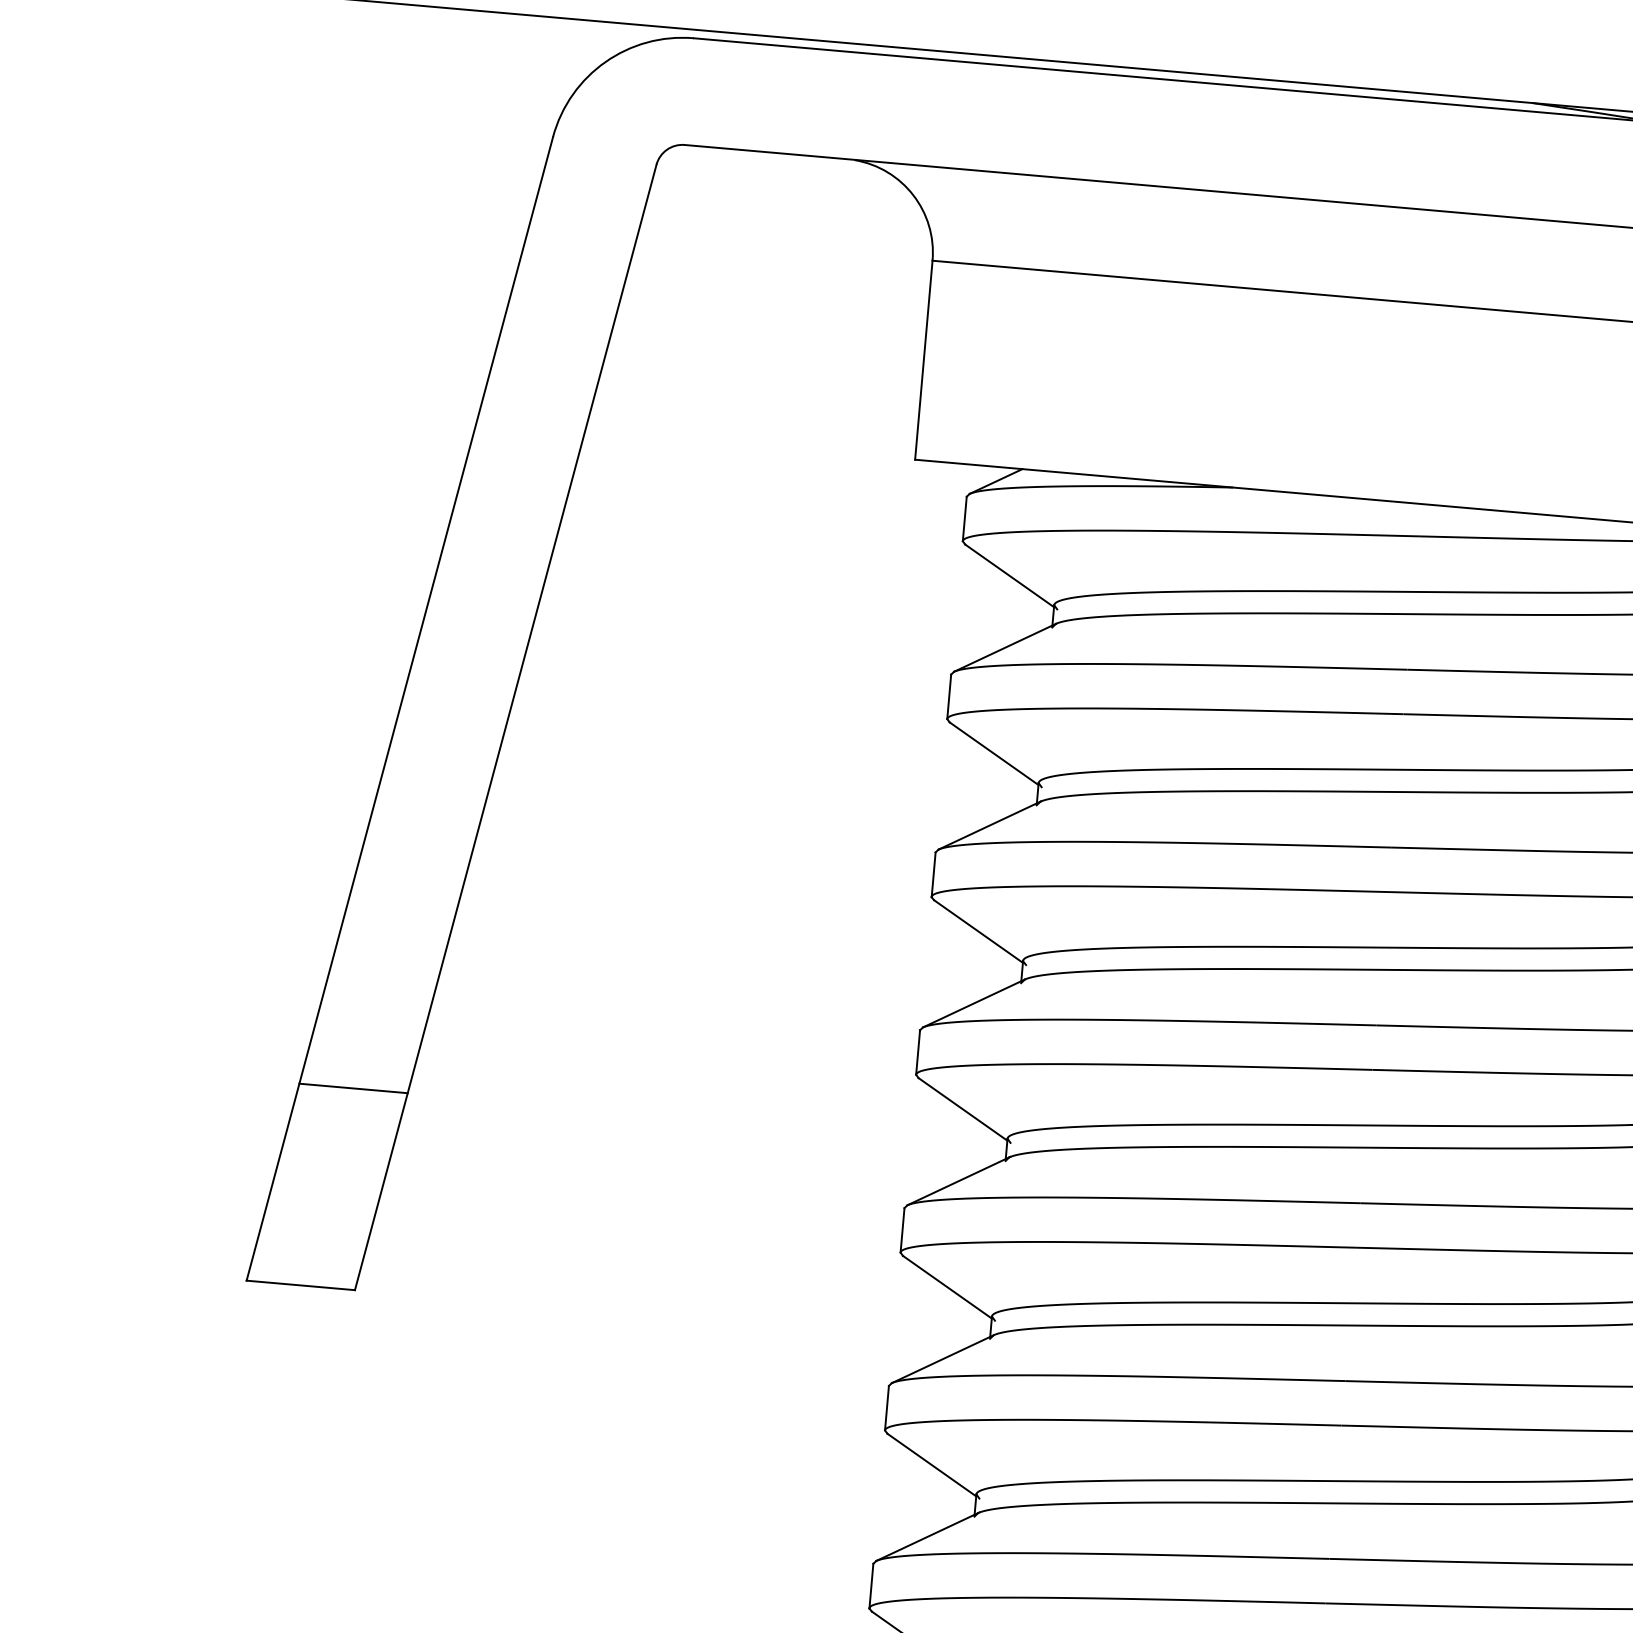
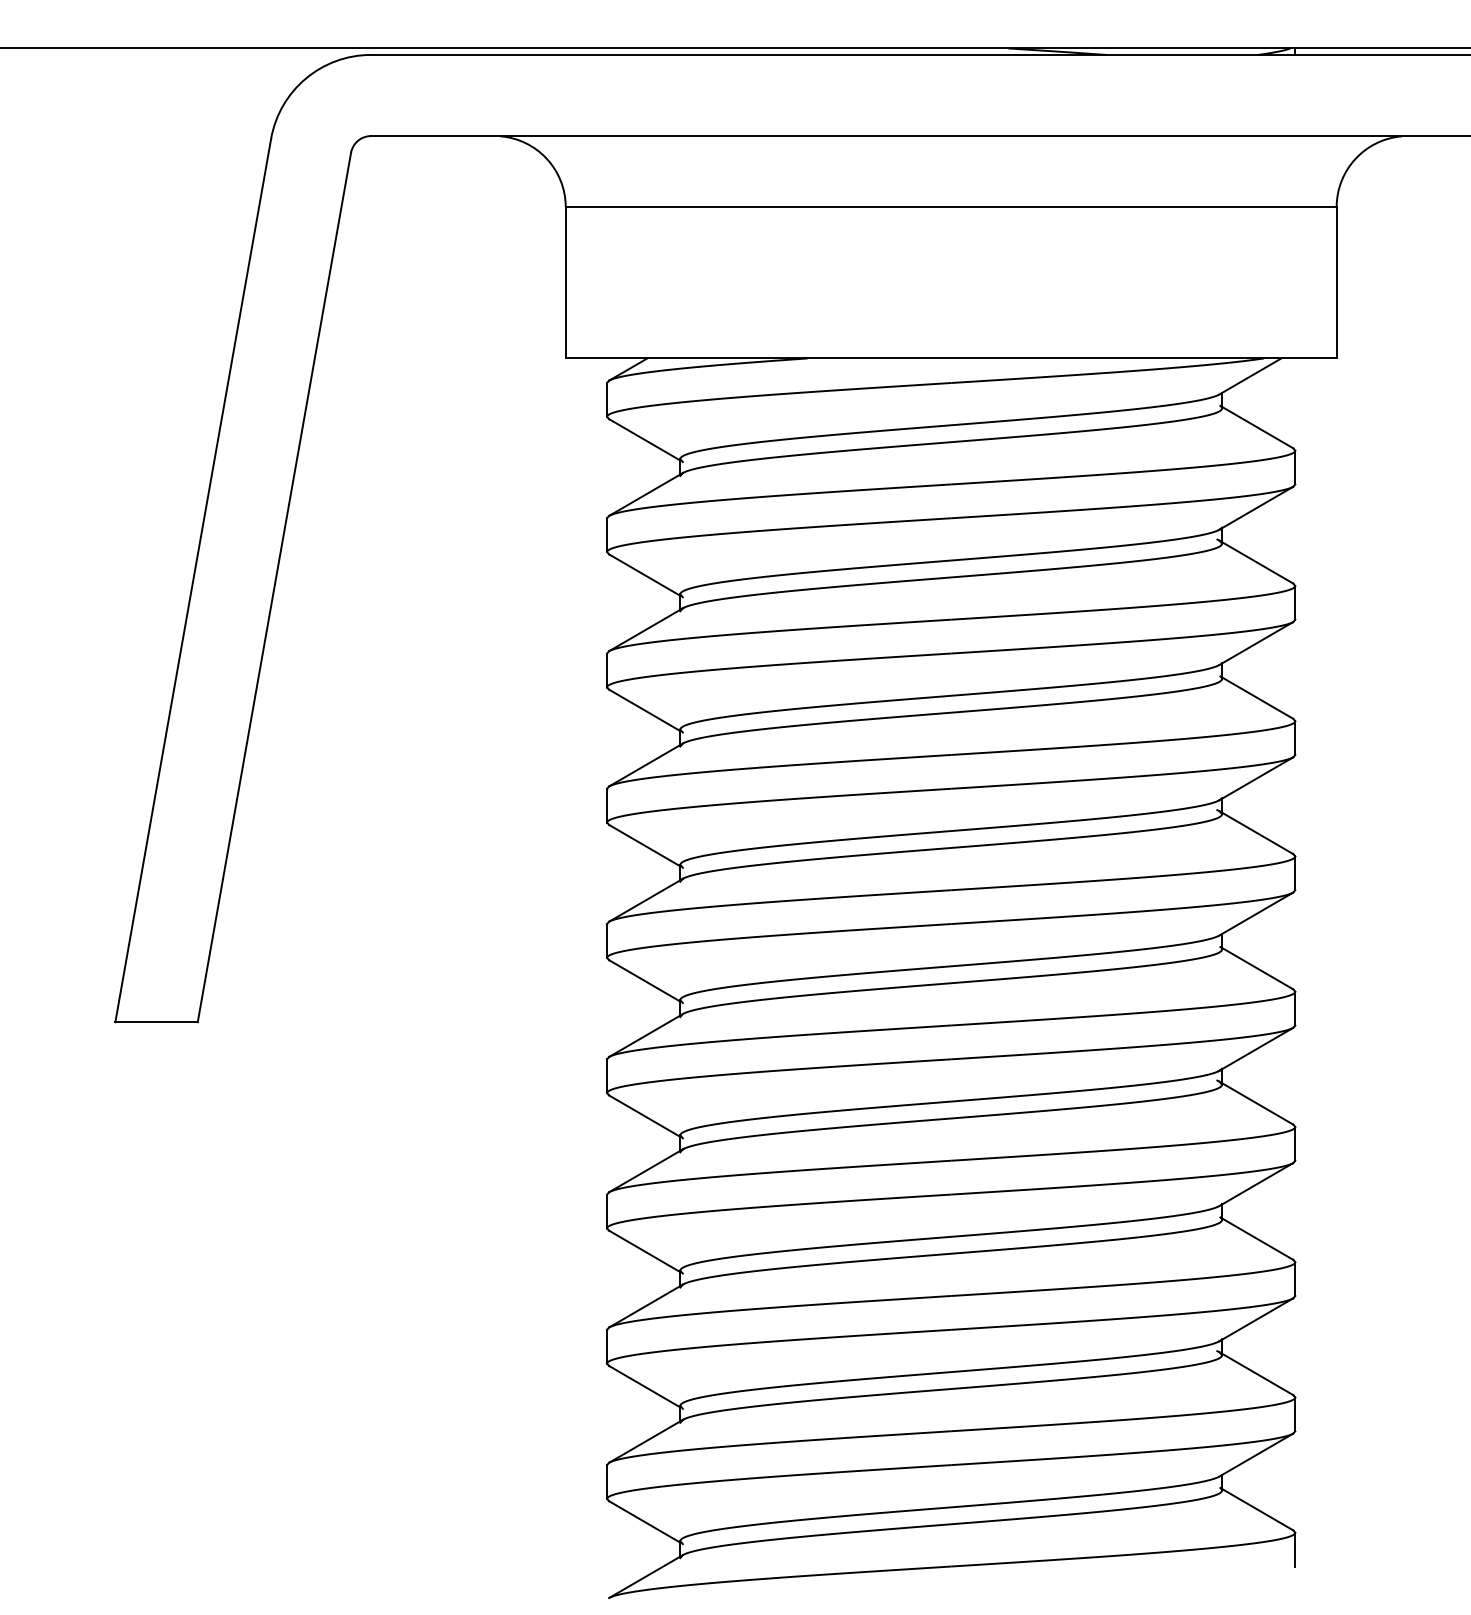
line: (353, 1089) -> (183, 870), removed

